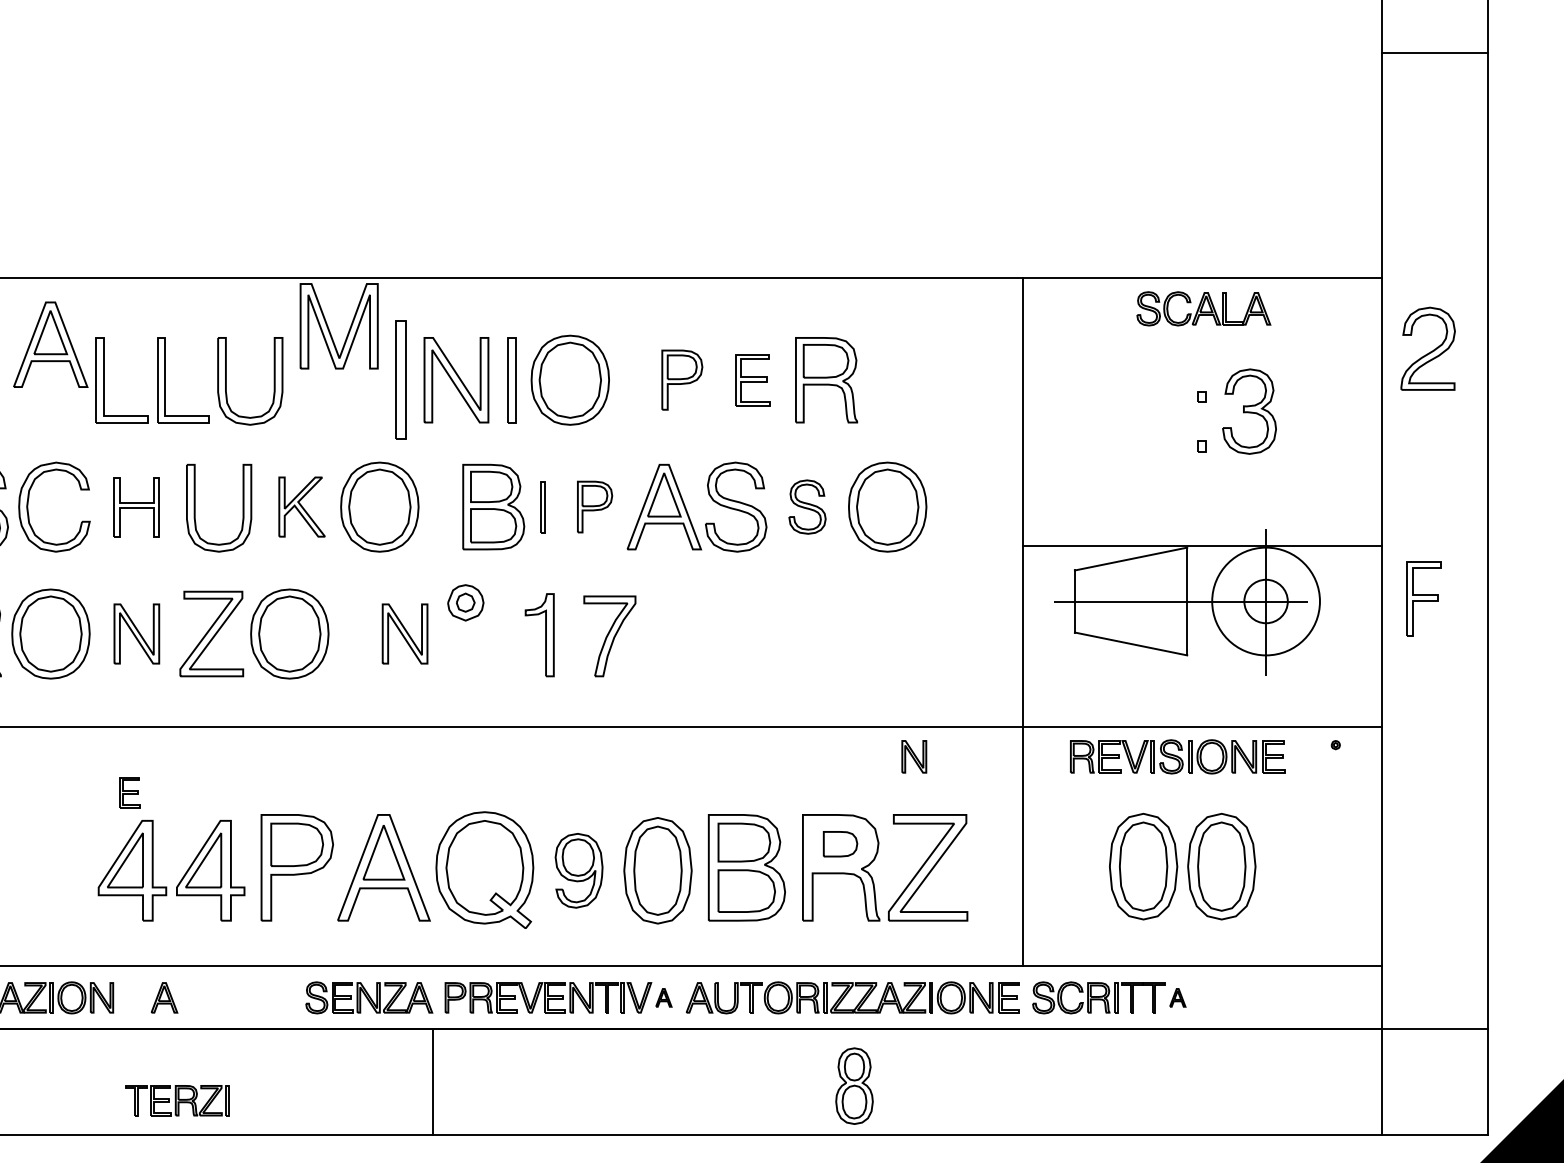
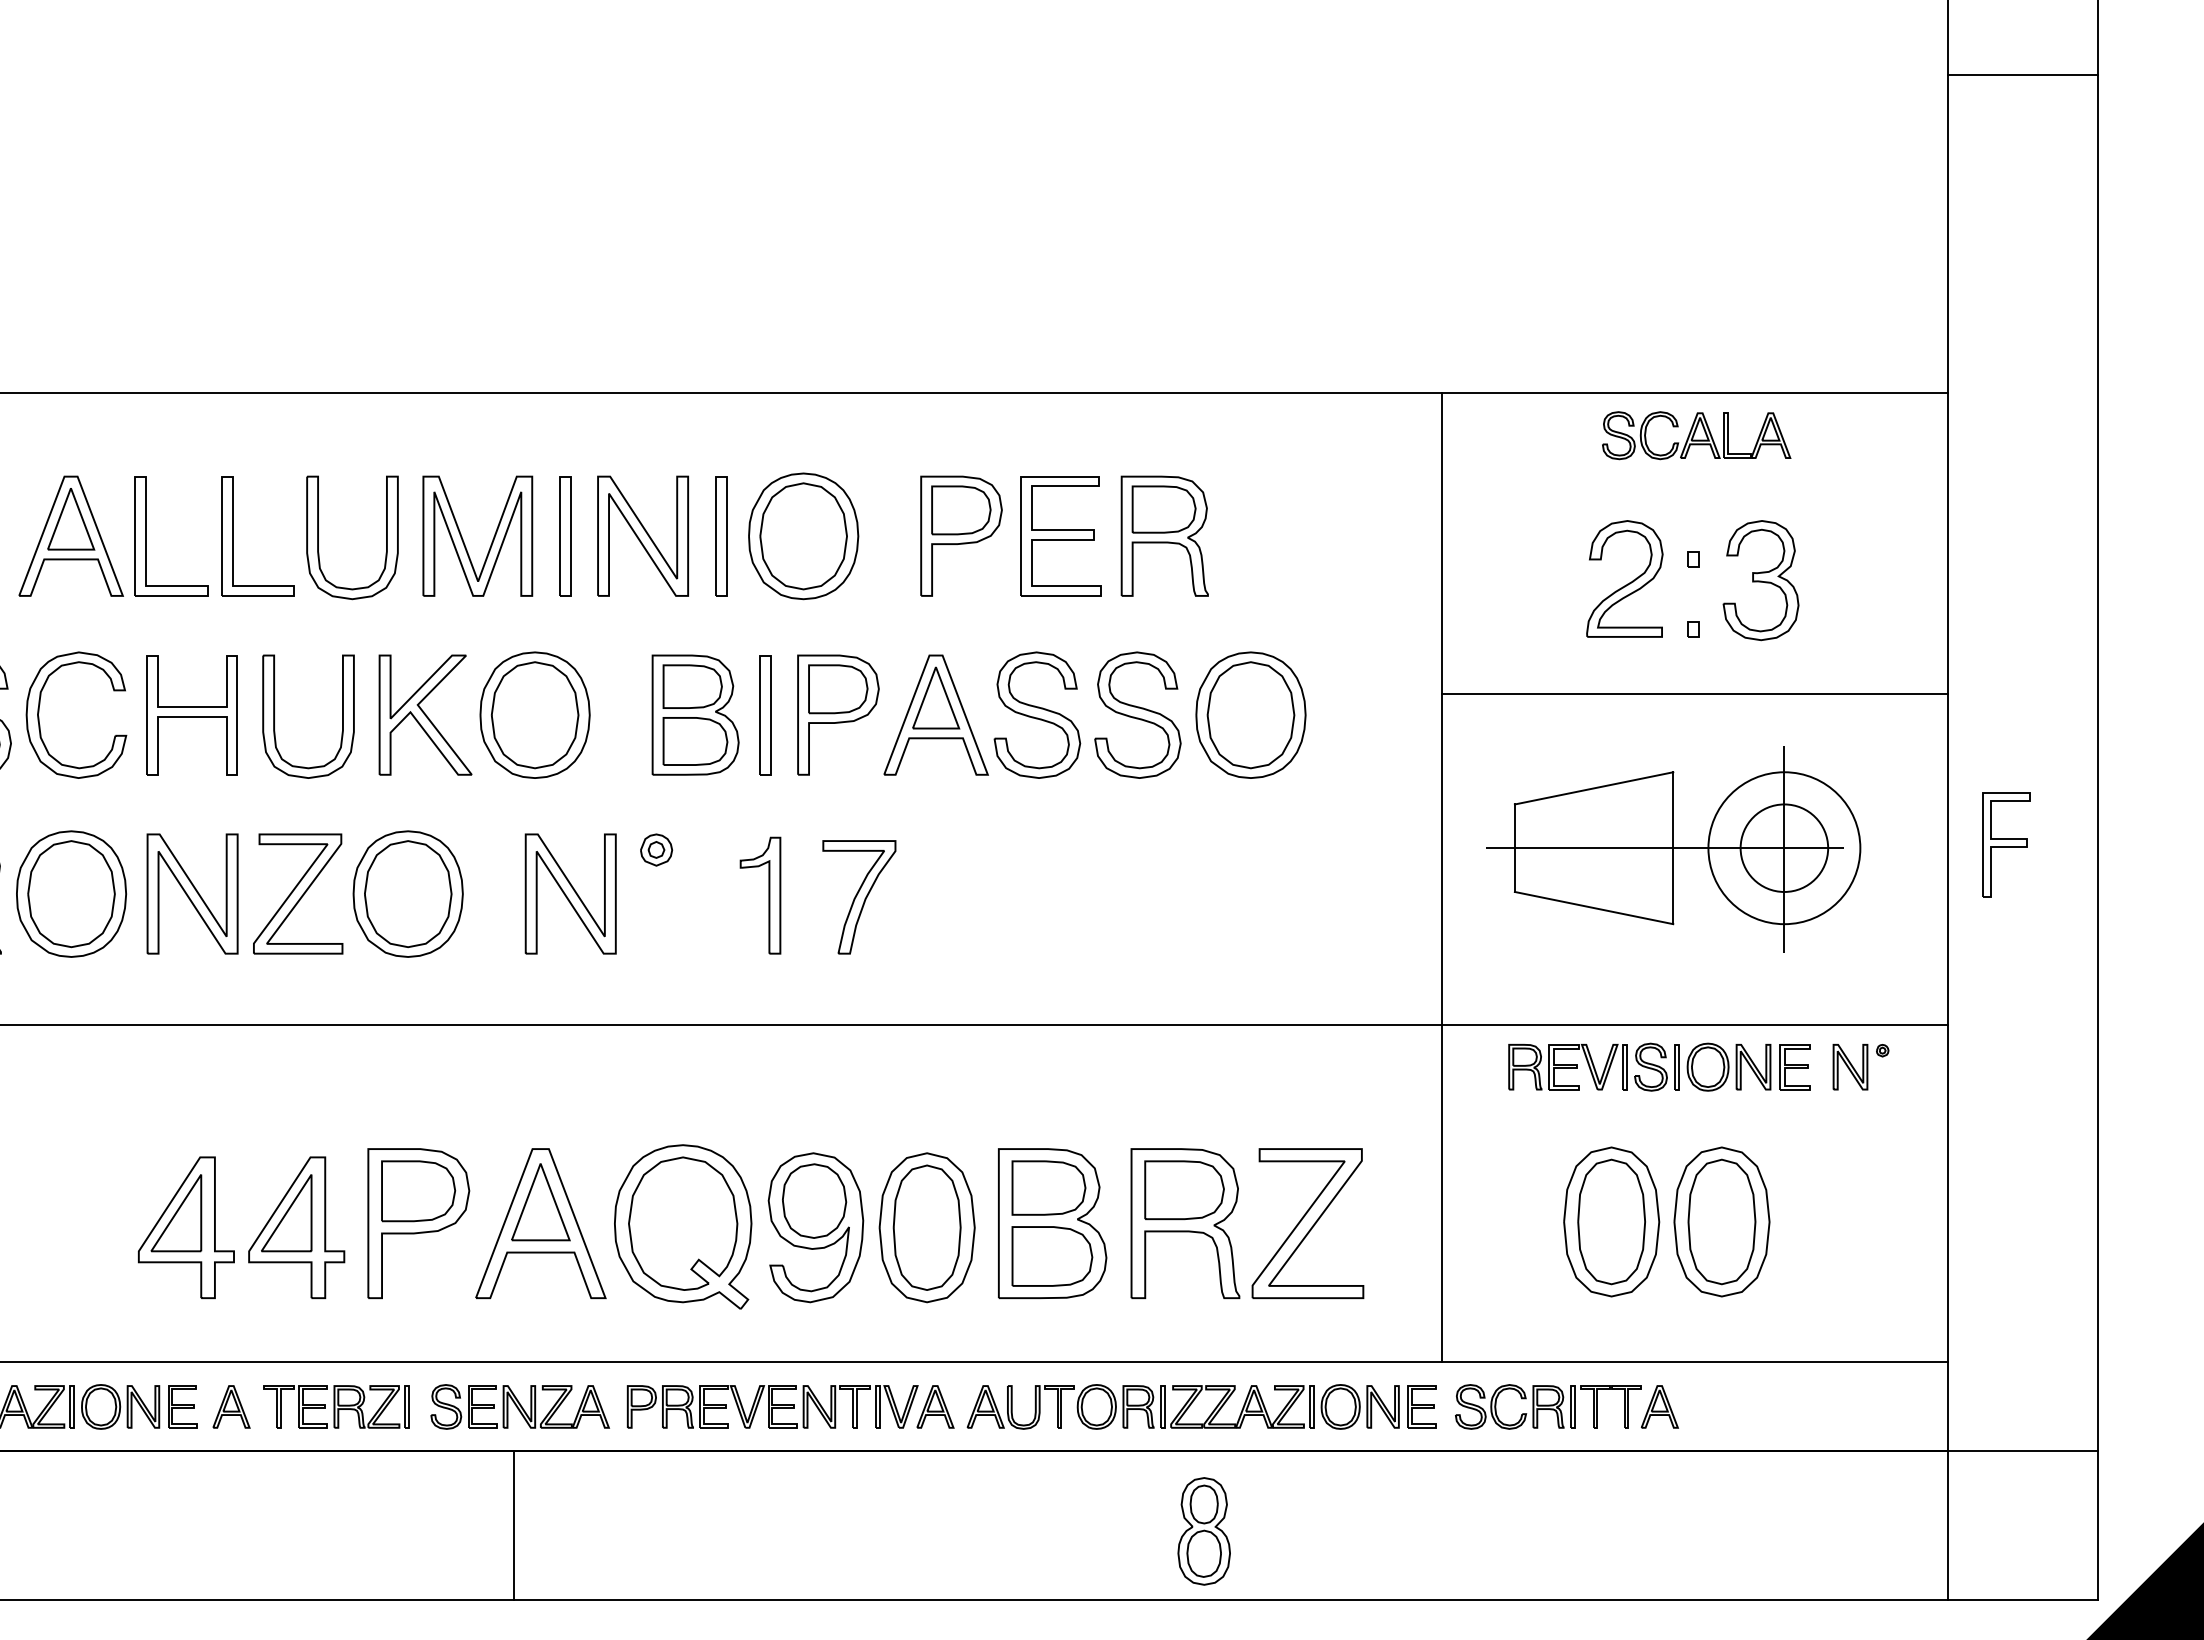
part: (329, 330) -> (464, 541), moved
part: (50, 344) -> (70, 535), moved
part: (1427, 348) -> (1624, 578), moved
part: (682, 379) -> (961, 535), size x1.43
part: (401, 380) -> (565, 536), size x0.71
part: (752, 380) -> (1060, 536), size x1.67
part: (302, 506) -> (425, 714), size x1.43
part: (595, 506) -> (838, 714), size x1.67
part: (807, 506) -> (1137, 714), size x1.67
part: (136, 507) -> (191, 715), size x1.43
part: (543, 507) -> (765, 715), size x1.67
line: (1202, 545) -> (1694, 694), moved
circle: (1266, 601) -> (1784, 847), size x1.43
part: (465, 602) -> (656, 849), size x0.62
part: (136, 633) -> (192, 893), size x1.43
part: (404, 633) -> (570, 893), size x1.43
part: (914, 757) -> (1850, 1067), moved
part: (129, 792) -> (182, 1406), moved
part: (840, 844) -> (1184, 1190), size x1.67
part: (578, 870) -> (815, 1227), size x1.43
part: (663, 997) -> (935, 1406), size x1.67
part: (1177, 997) -> (1659, 1406), size x1.67
line: (432, 1081) -> (513, 1525), moved
part: (177, 1100) -> (336, 1406), moved

